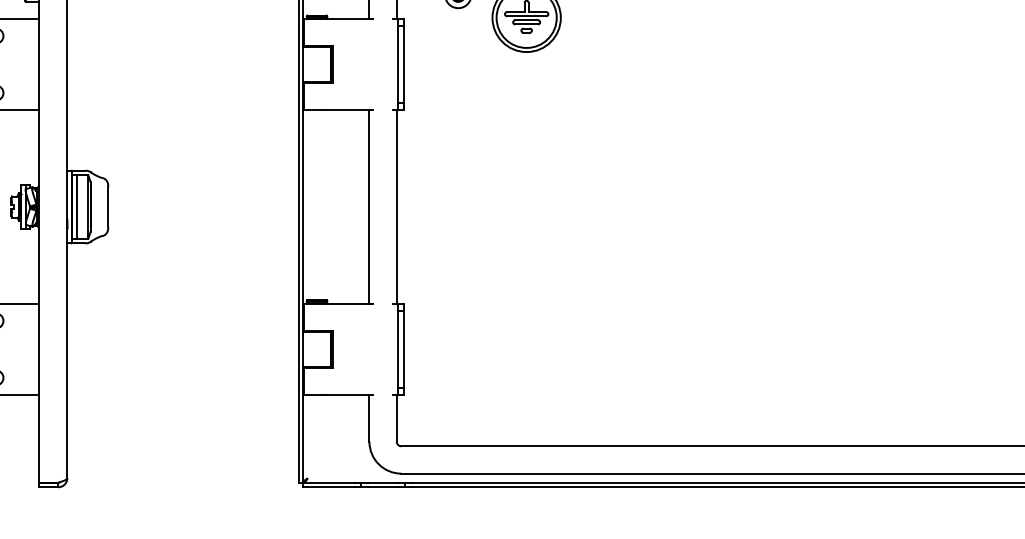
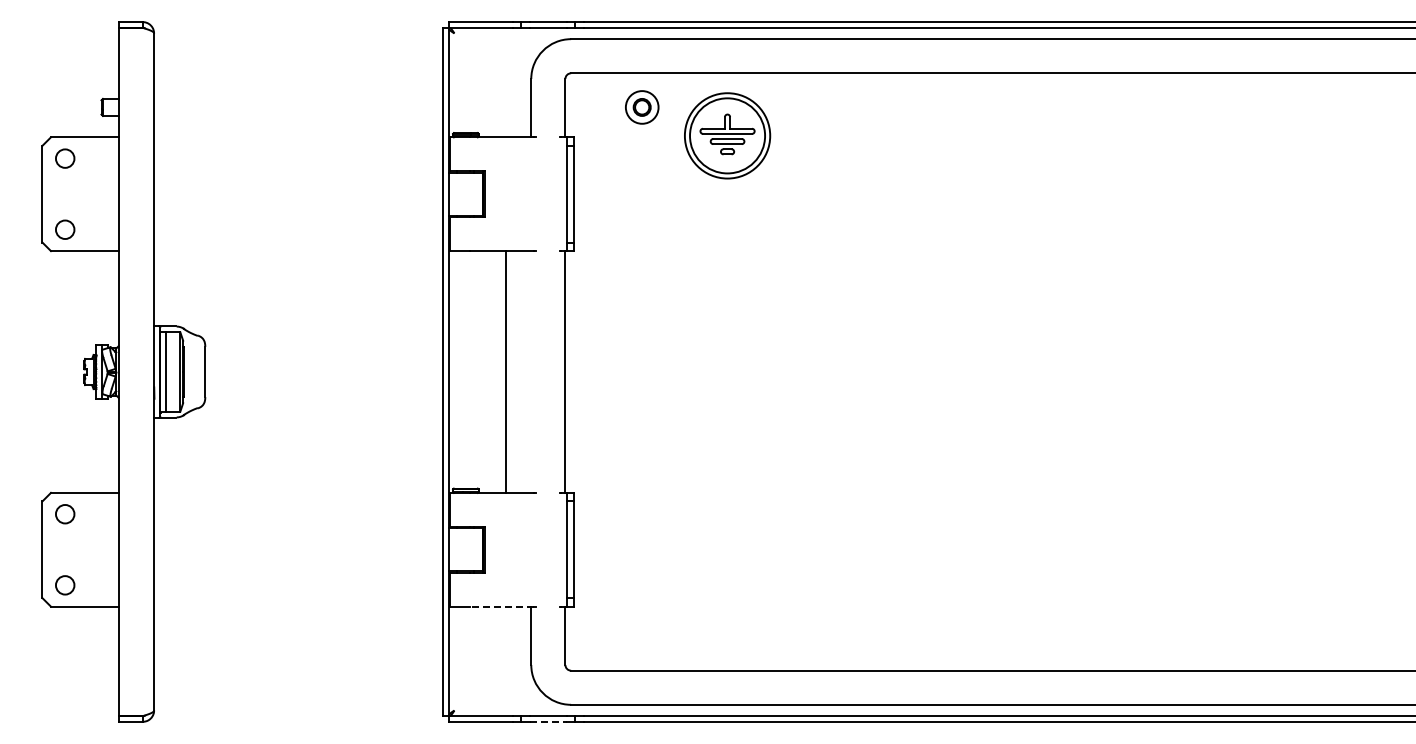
line: (369, 206) -> (506, 371), moved
line: (346, 394) -> (502, 606), solid -> dashed
line: (383, 487) -> (548, 721), solid -> dashed

